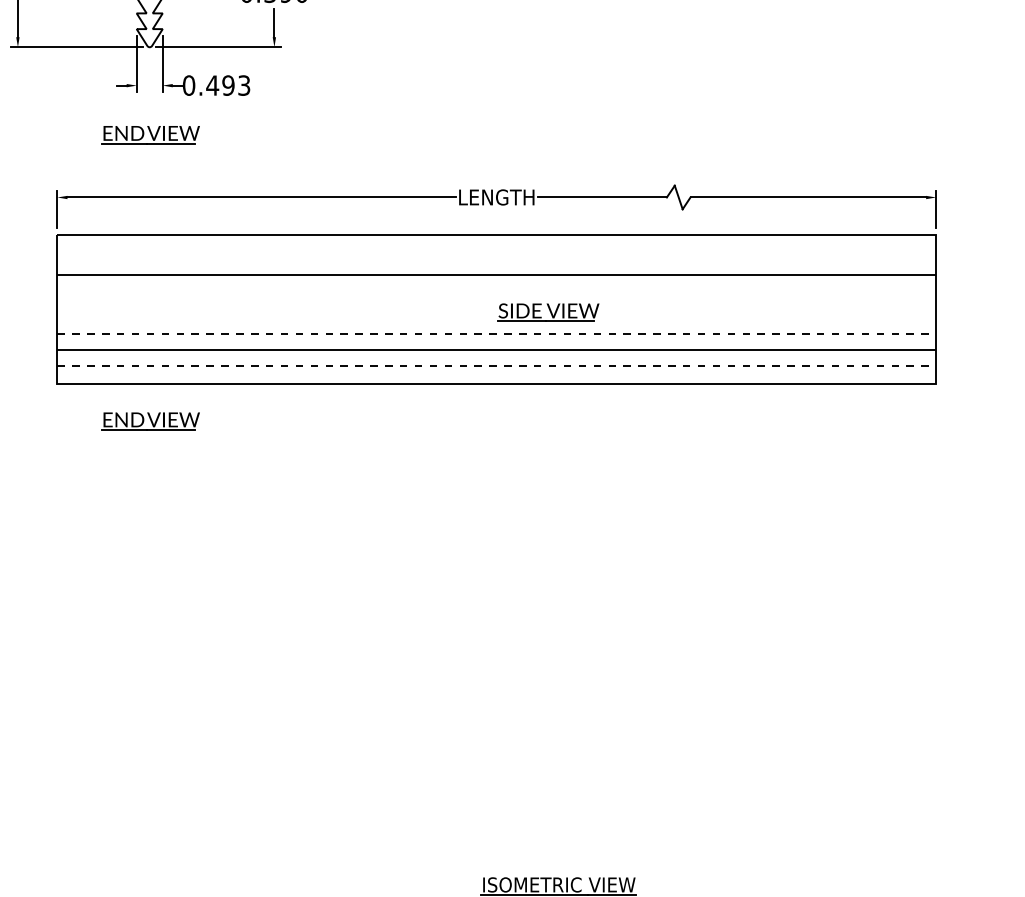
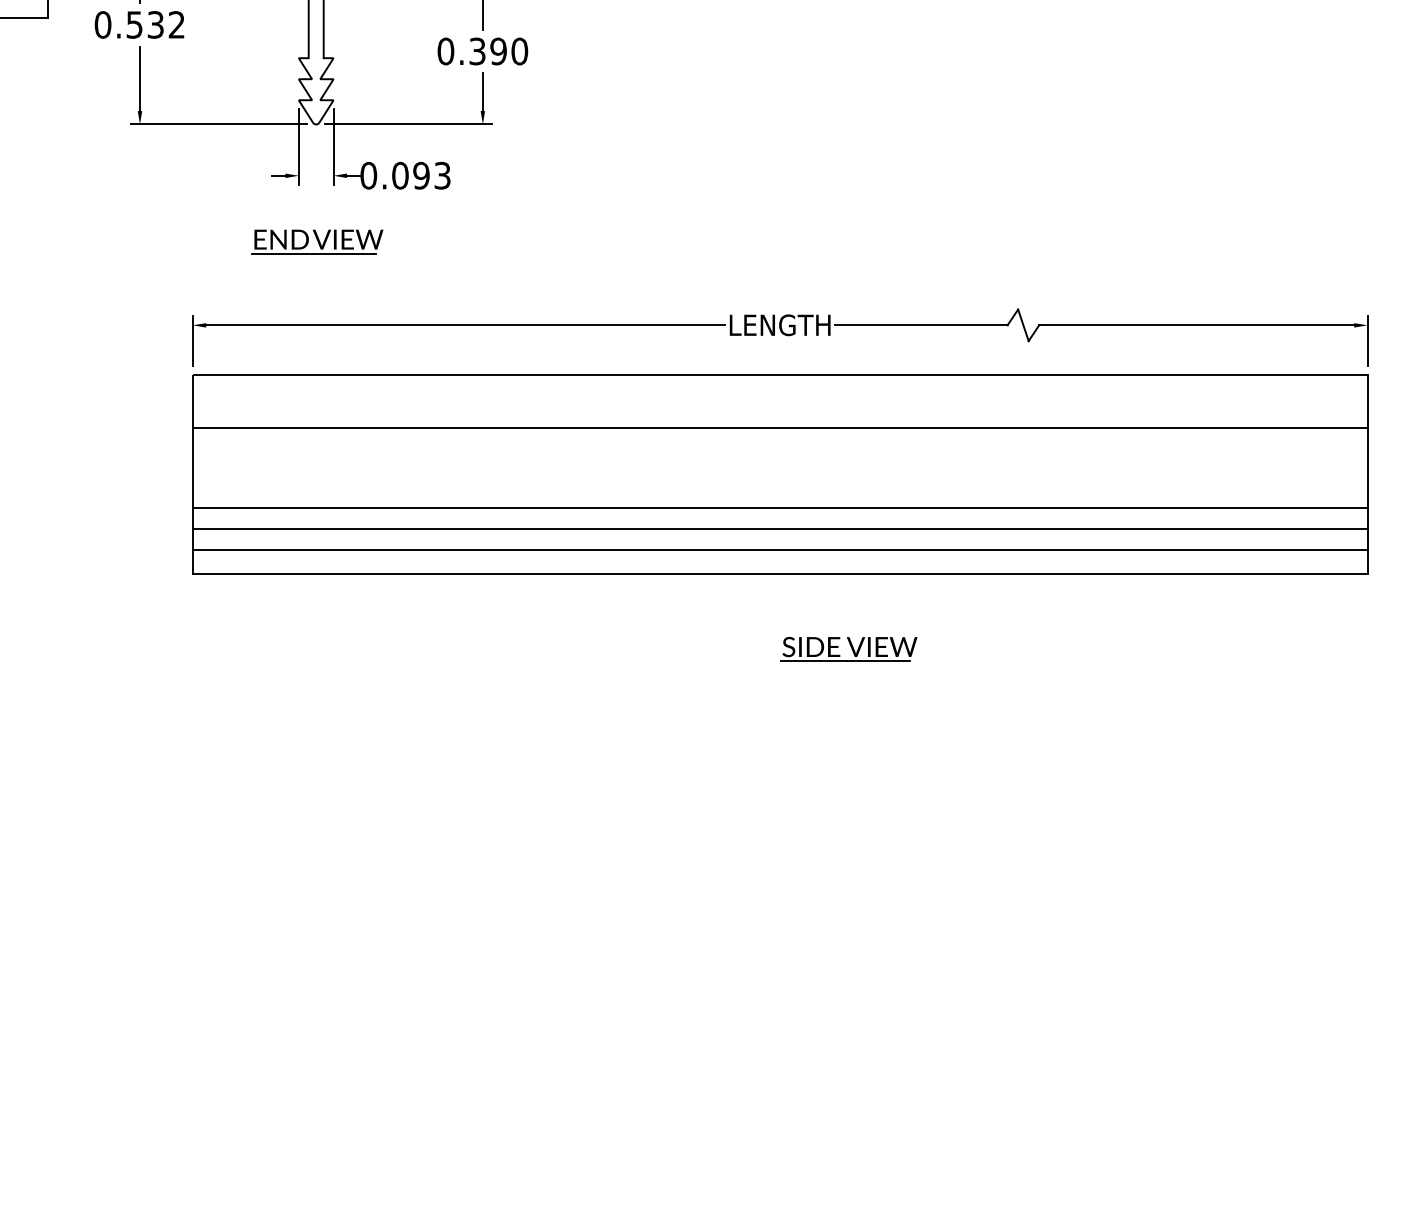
text: (212, 85) -> (400, 175), 0.493 -> 0.093
part: (547, 312) -> (848, 649), moved
line: (497, 333) -> (780, 507), dashed -> solid
line: (497, 365) -> (780, 550), dashed -> solid
part: (150, 421) -> (317, 624), removed

